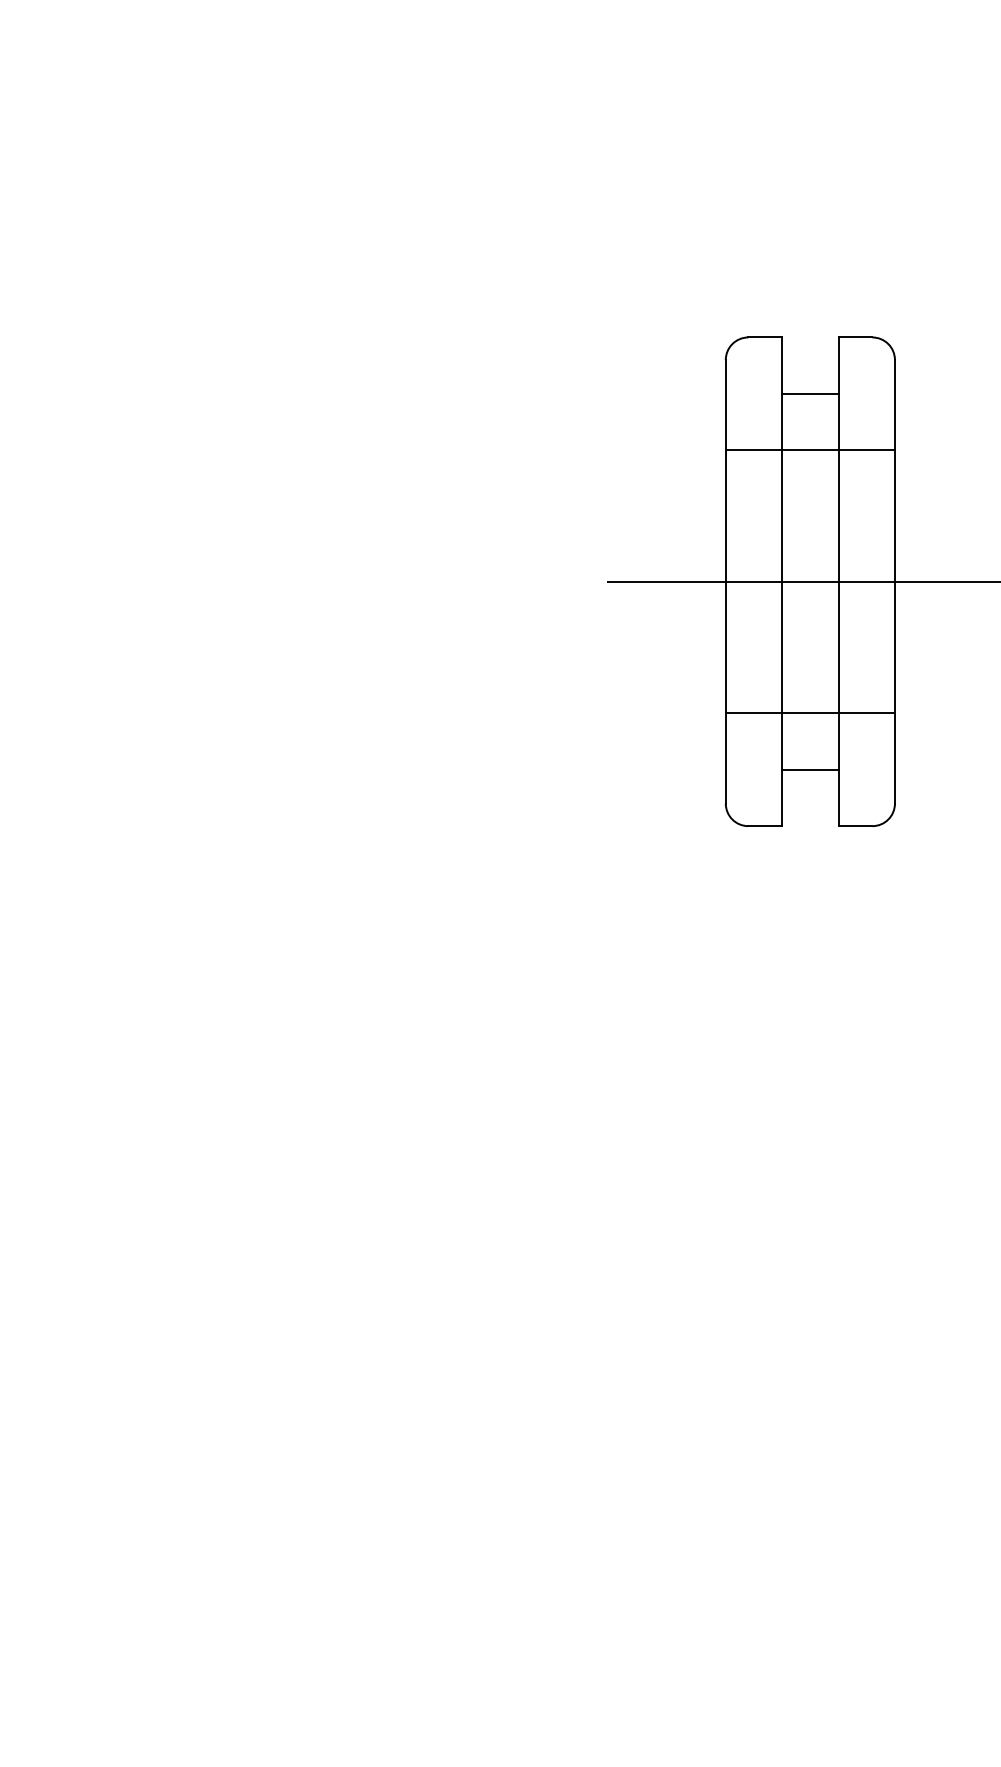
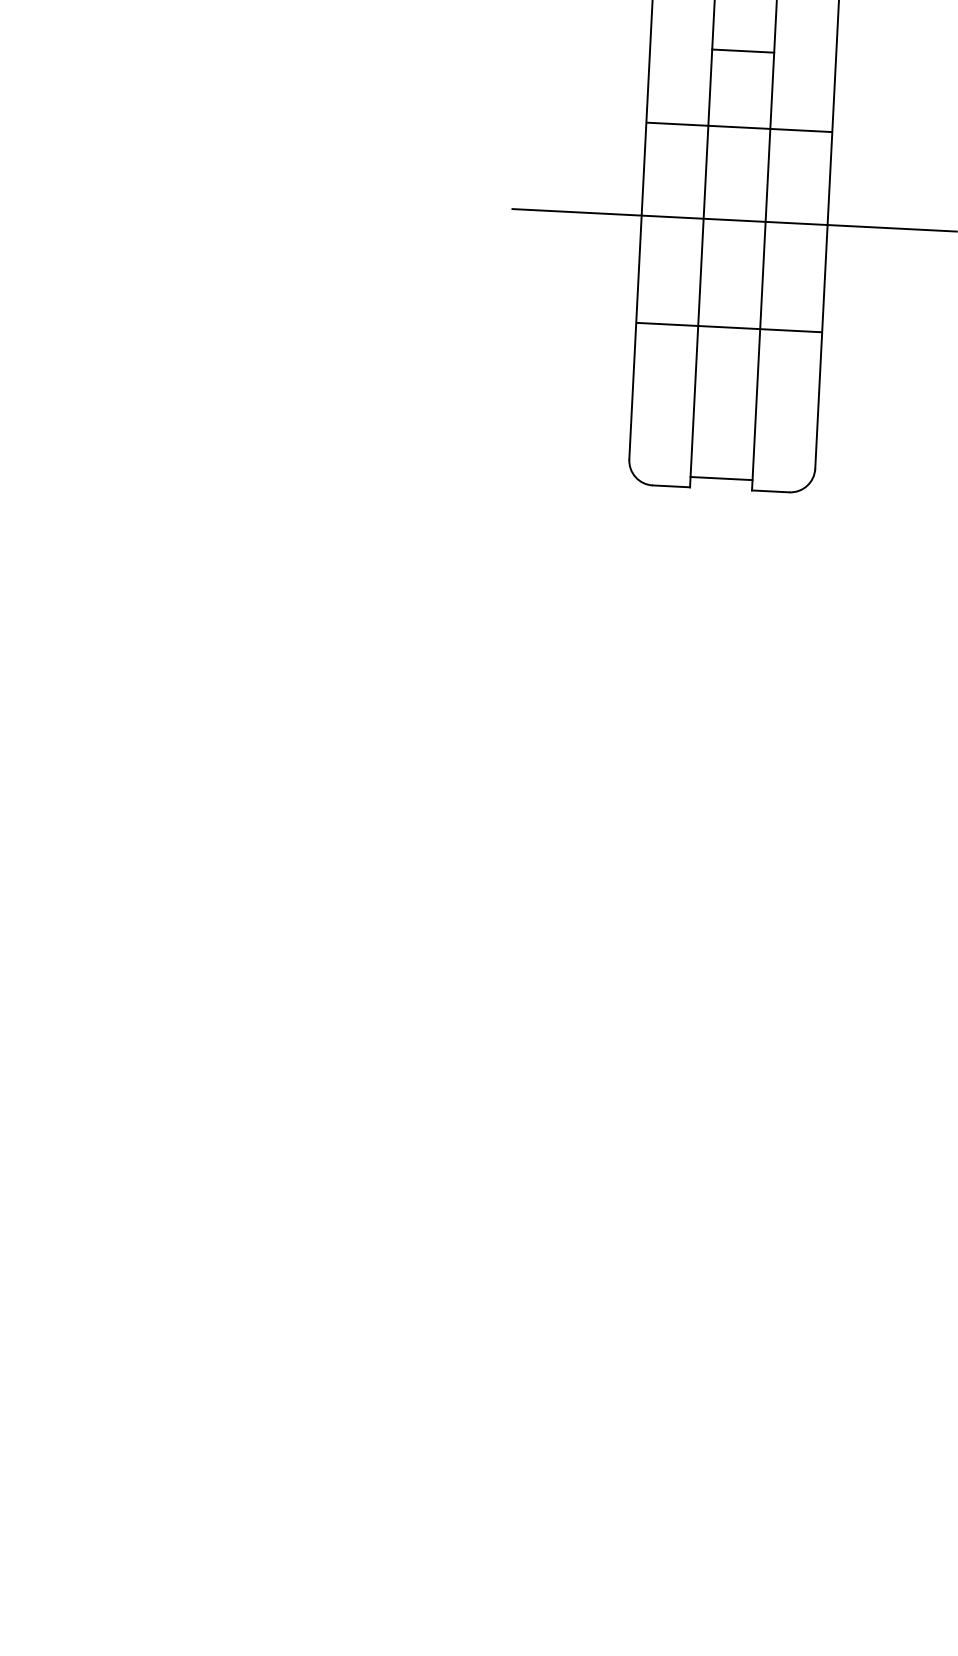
line: (810, 393) -> (743, 50), moved
line: (809, 450) -> (738, 127), moved
line: (809, 713) -> (728, 327), moved
line: (810, 769) -> (721, 478), moved

